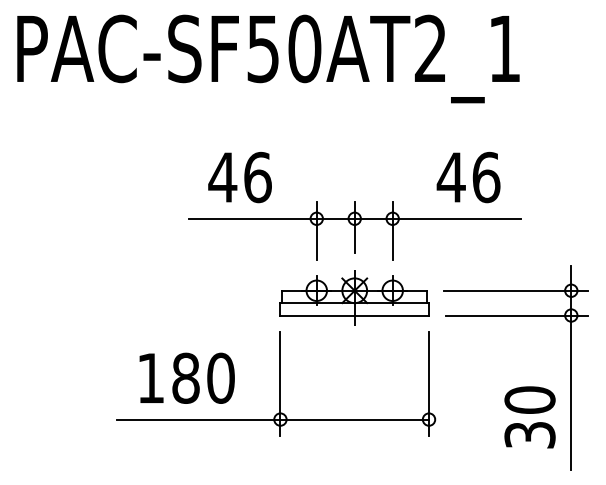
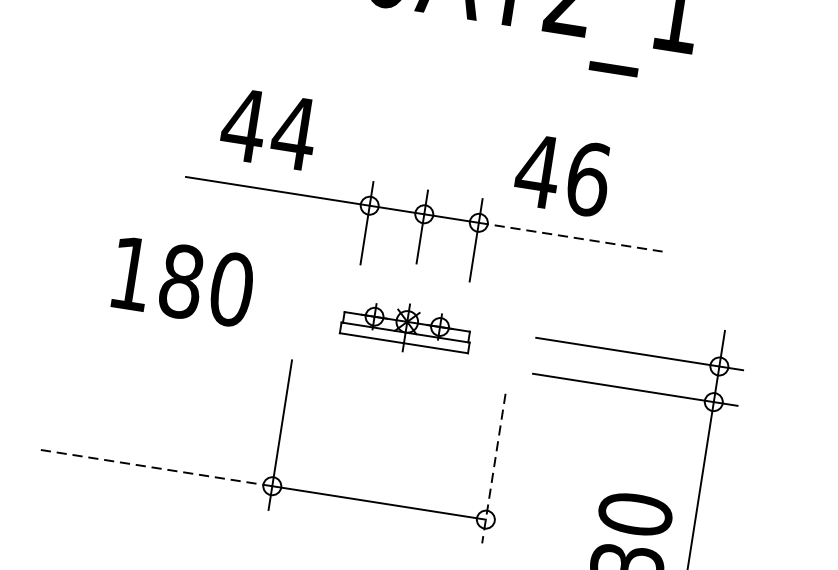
text: (257, 177) -> (293, 133), 46 -> 44
text: (468, 177) -> (562, 175), moved
line: (456, 218) -> (570, 236), solid -> dashed
part: (354, 297) -> (406, 327), size x0.6
text: (186, 377) -> (182, 280), moved
line: (429, 384) -> (494, 469), solid -> dashed
line: (198, 419) -> (154, 467), solid -> dashed

